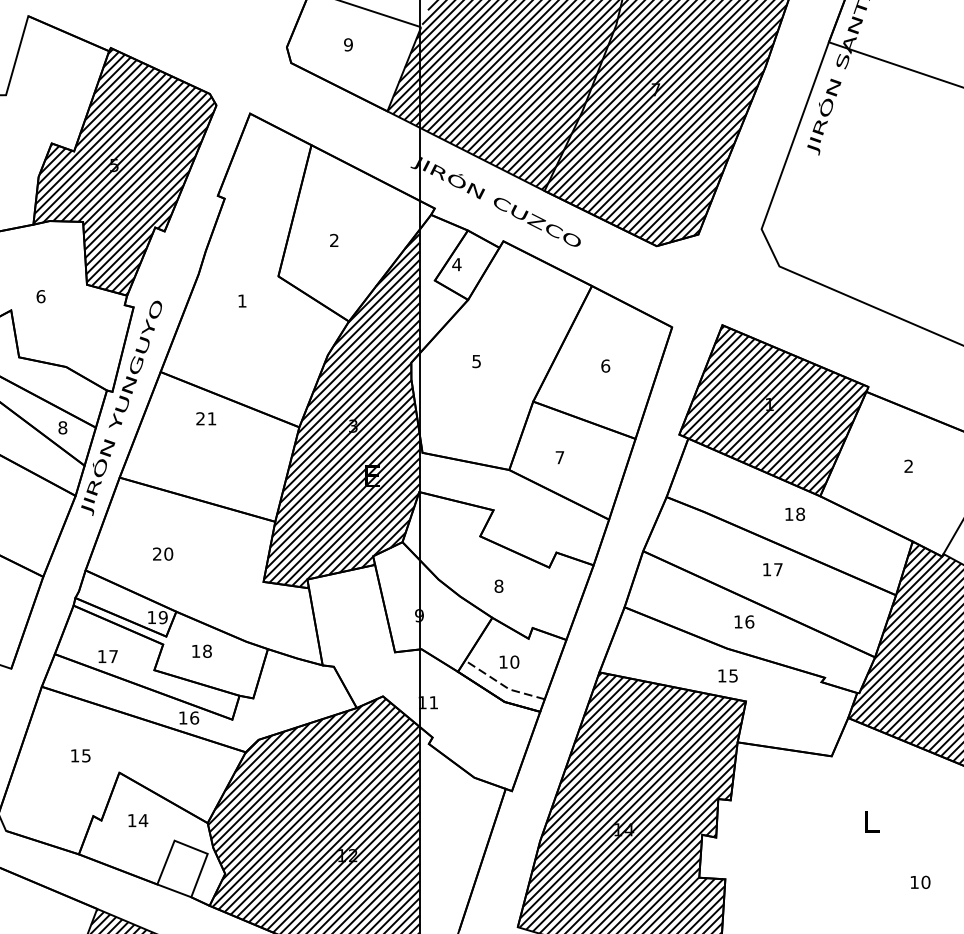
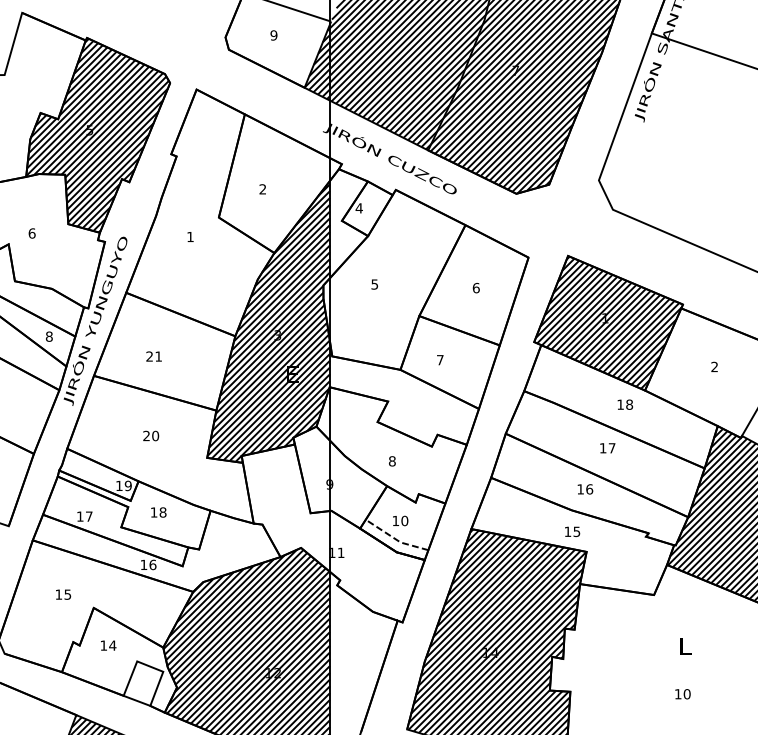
text: (205, 418) -> (153, 356), moved
text: (163, 553) -> (151, 435), moved
text: (919, 882) -> (682, 694), moved

